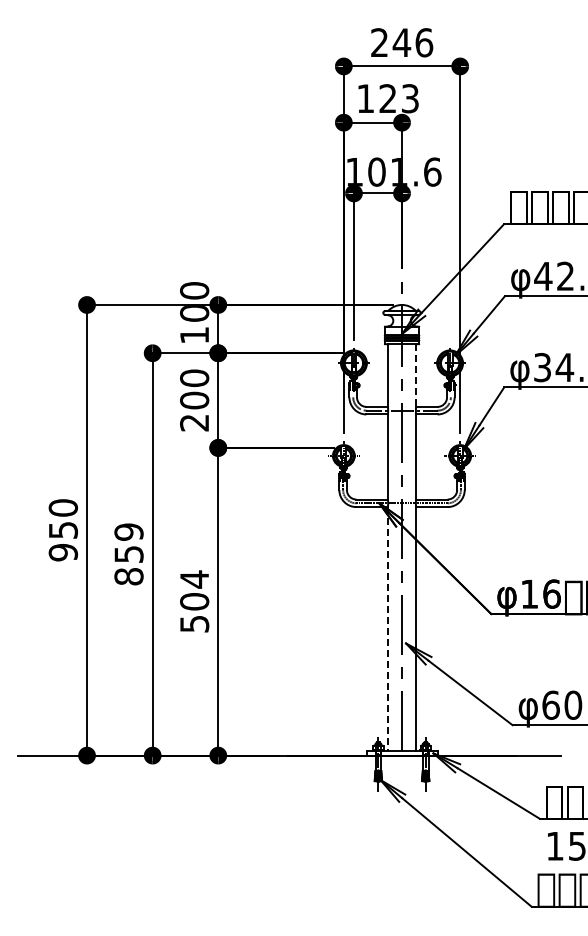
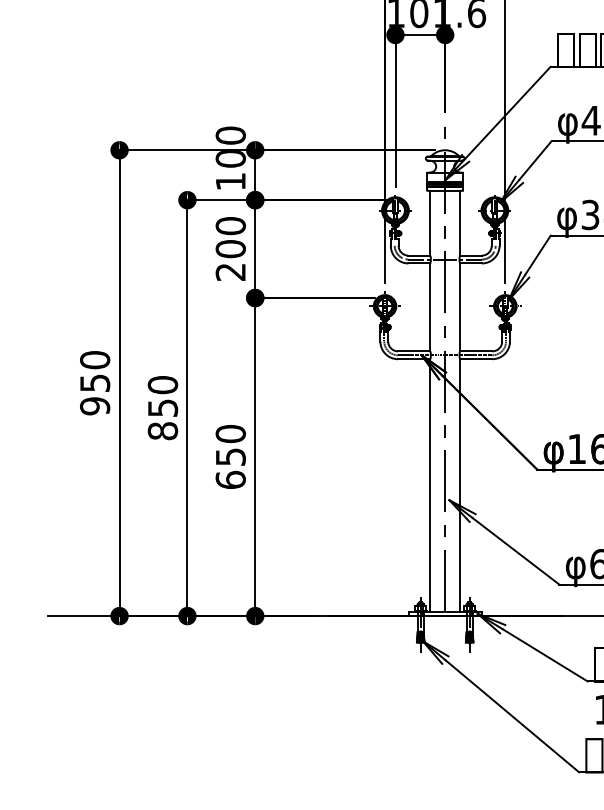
line: (416, 376) -> (460, 224), dashed -> solid
text: (128, 531) -> (162, 384), 859 -> 850
text: (194, 601) -> (230, 456), 504 -> 650
line: (387, 629) -> (430, 485), dashed -> solid

